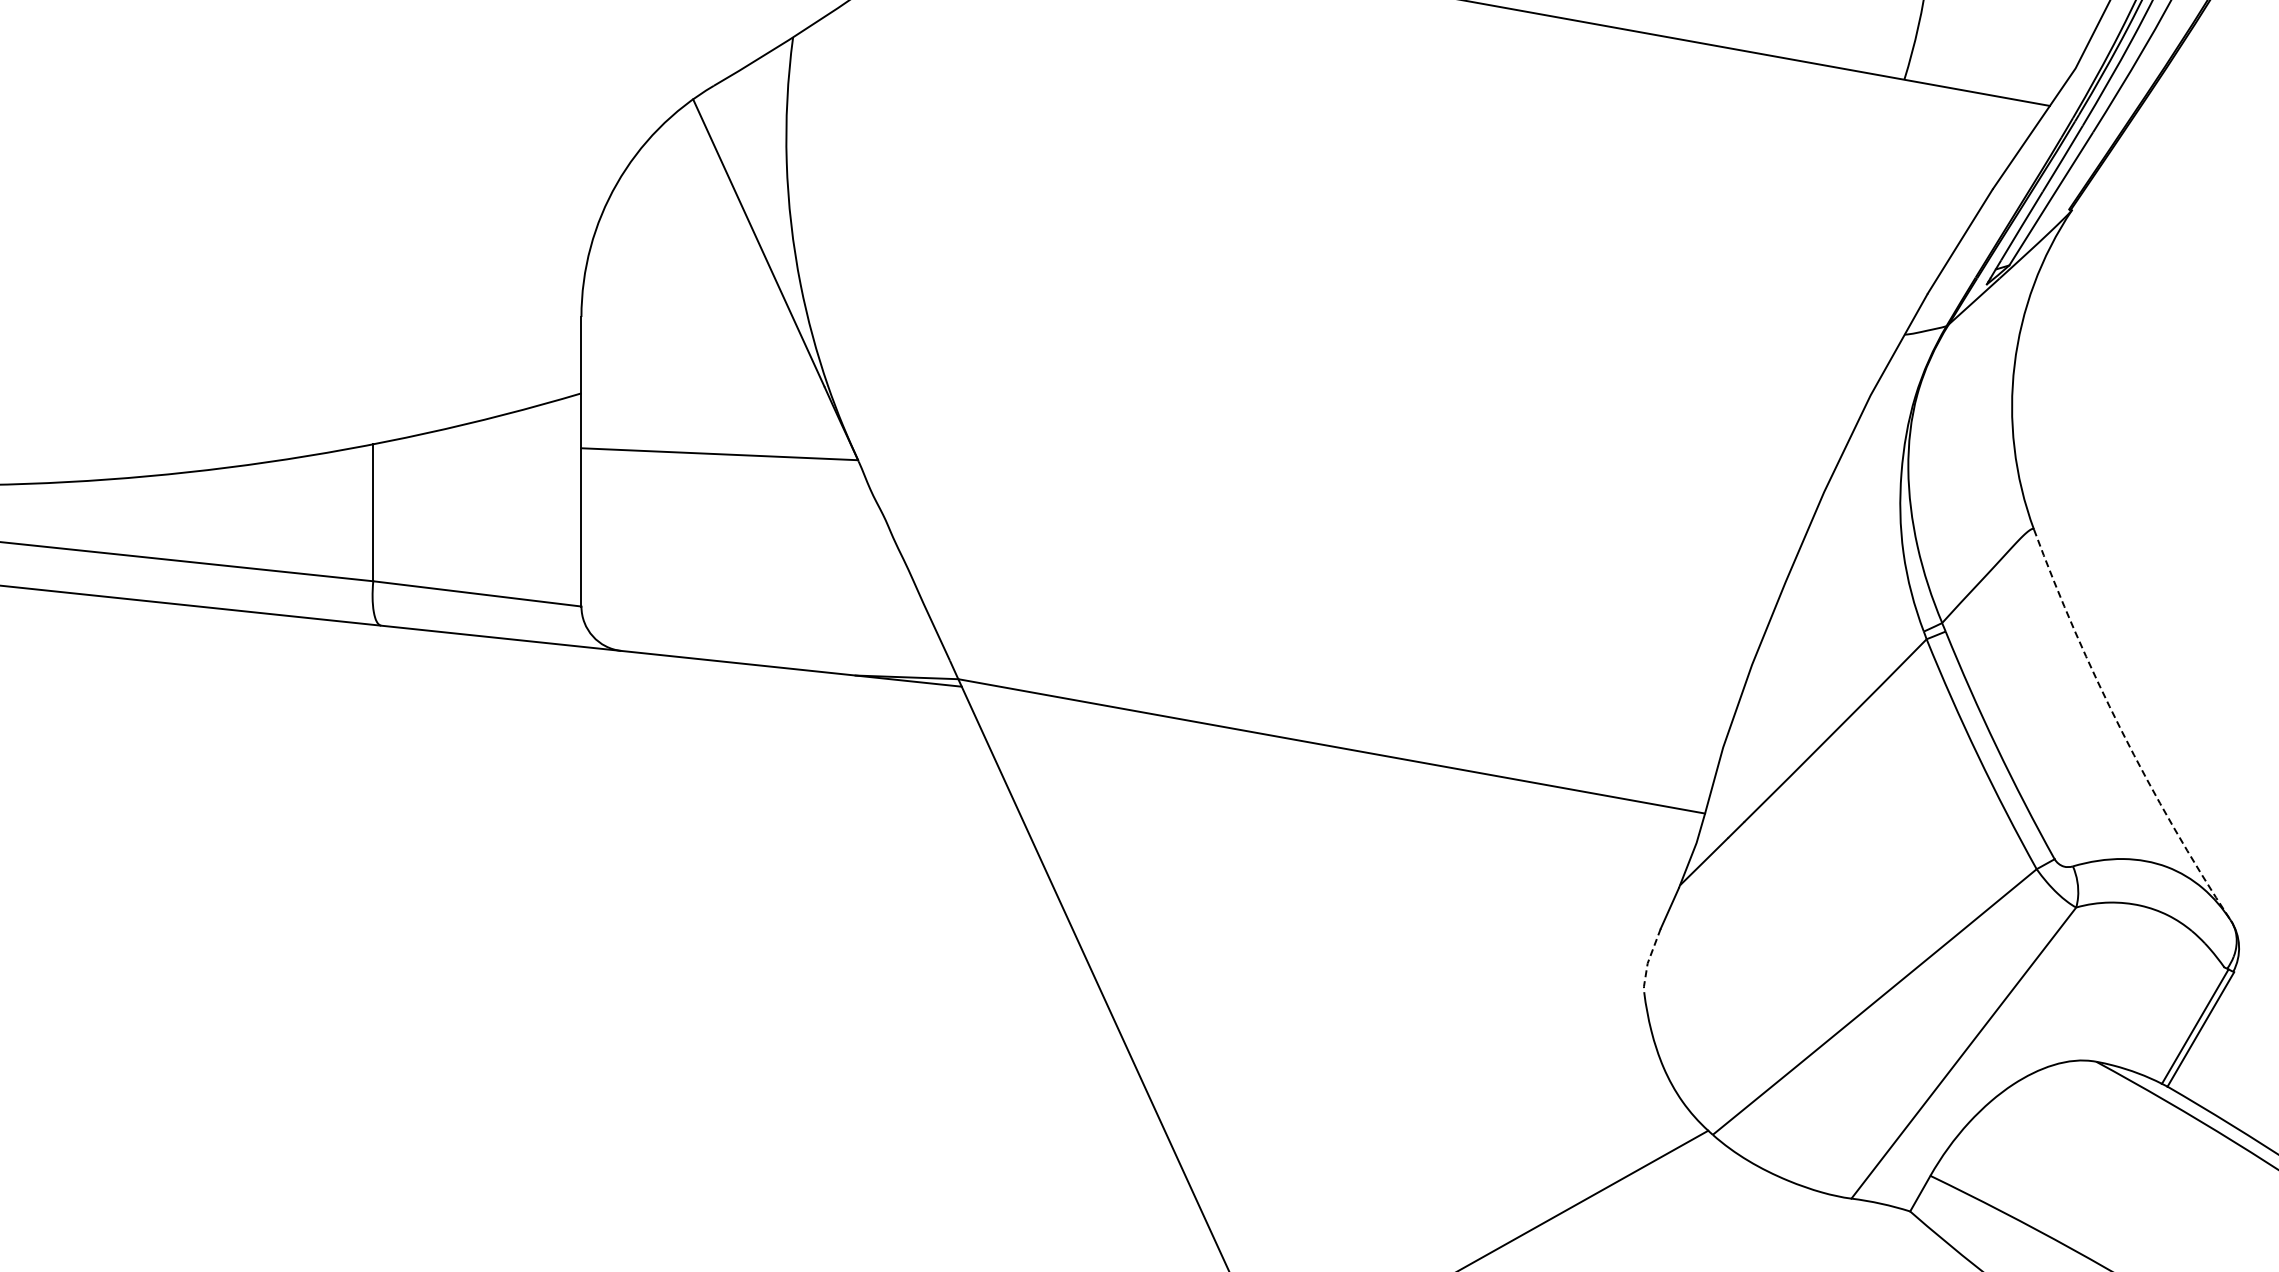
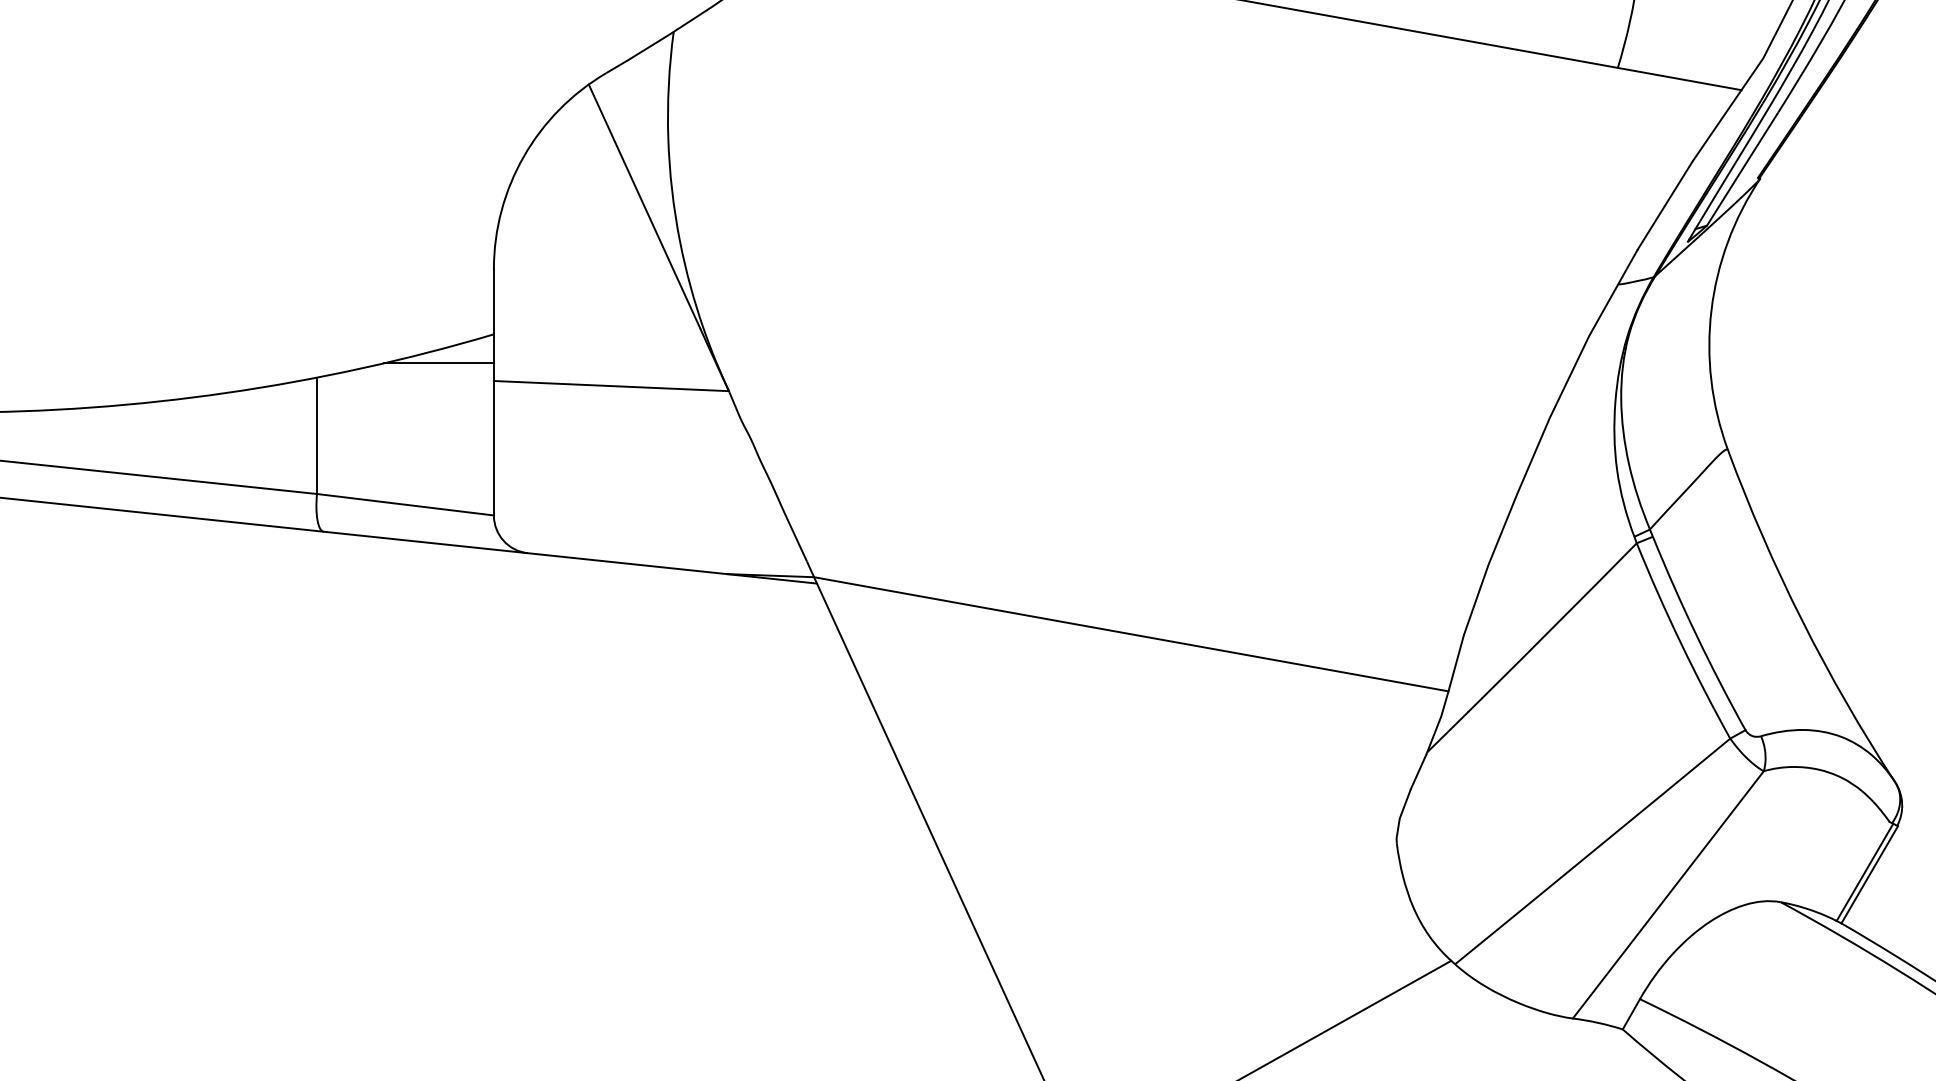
line: (516, 427) -> (438, 363), added
arc: (2121, 730) -> (1802, 620), dashed -> solid
line: (1648, 961) -> (1400, 817), dashed -> solid

